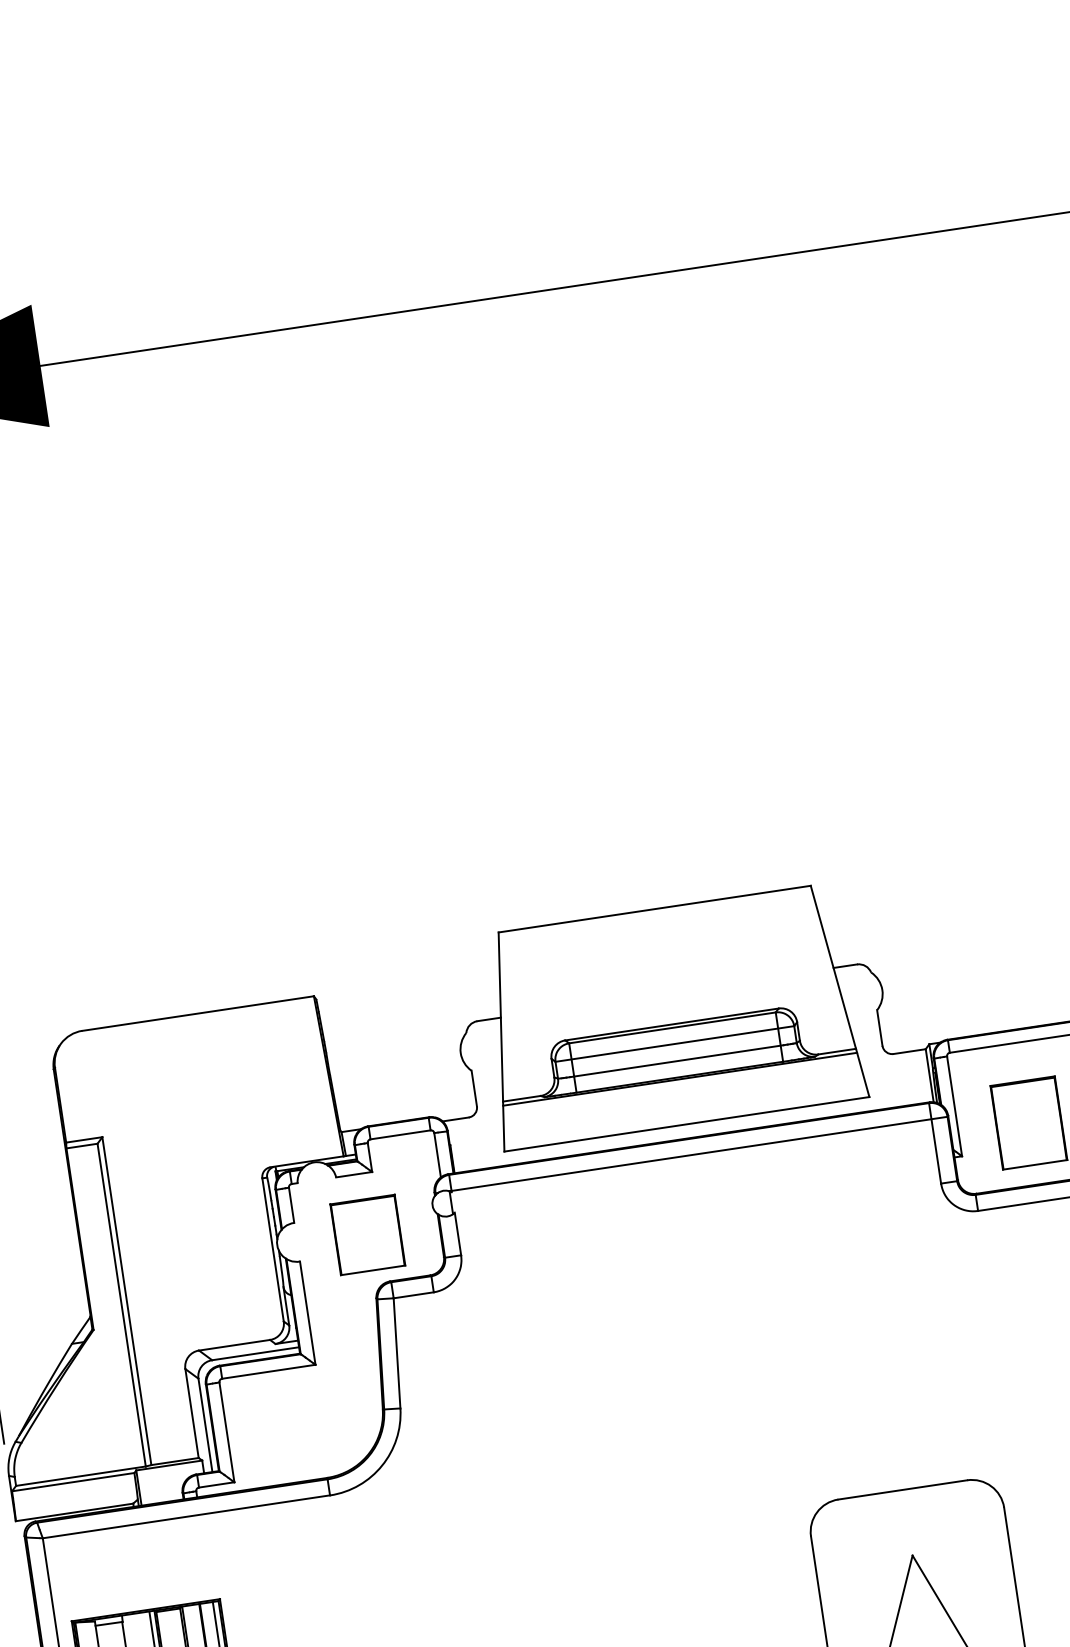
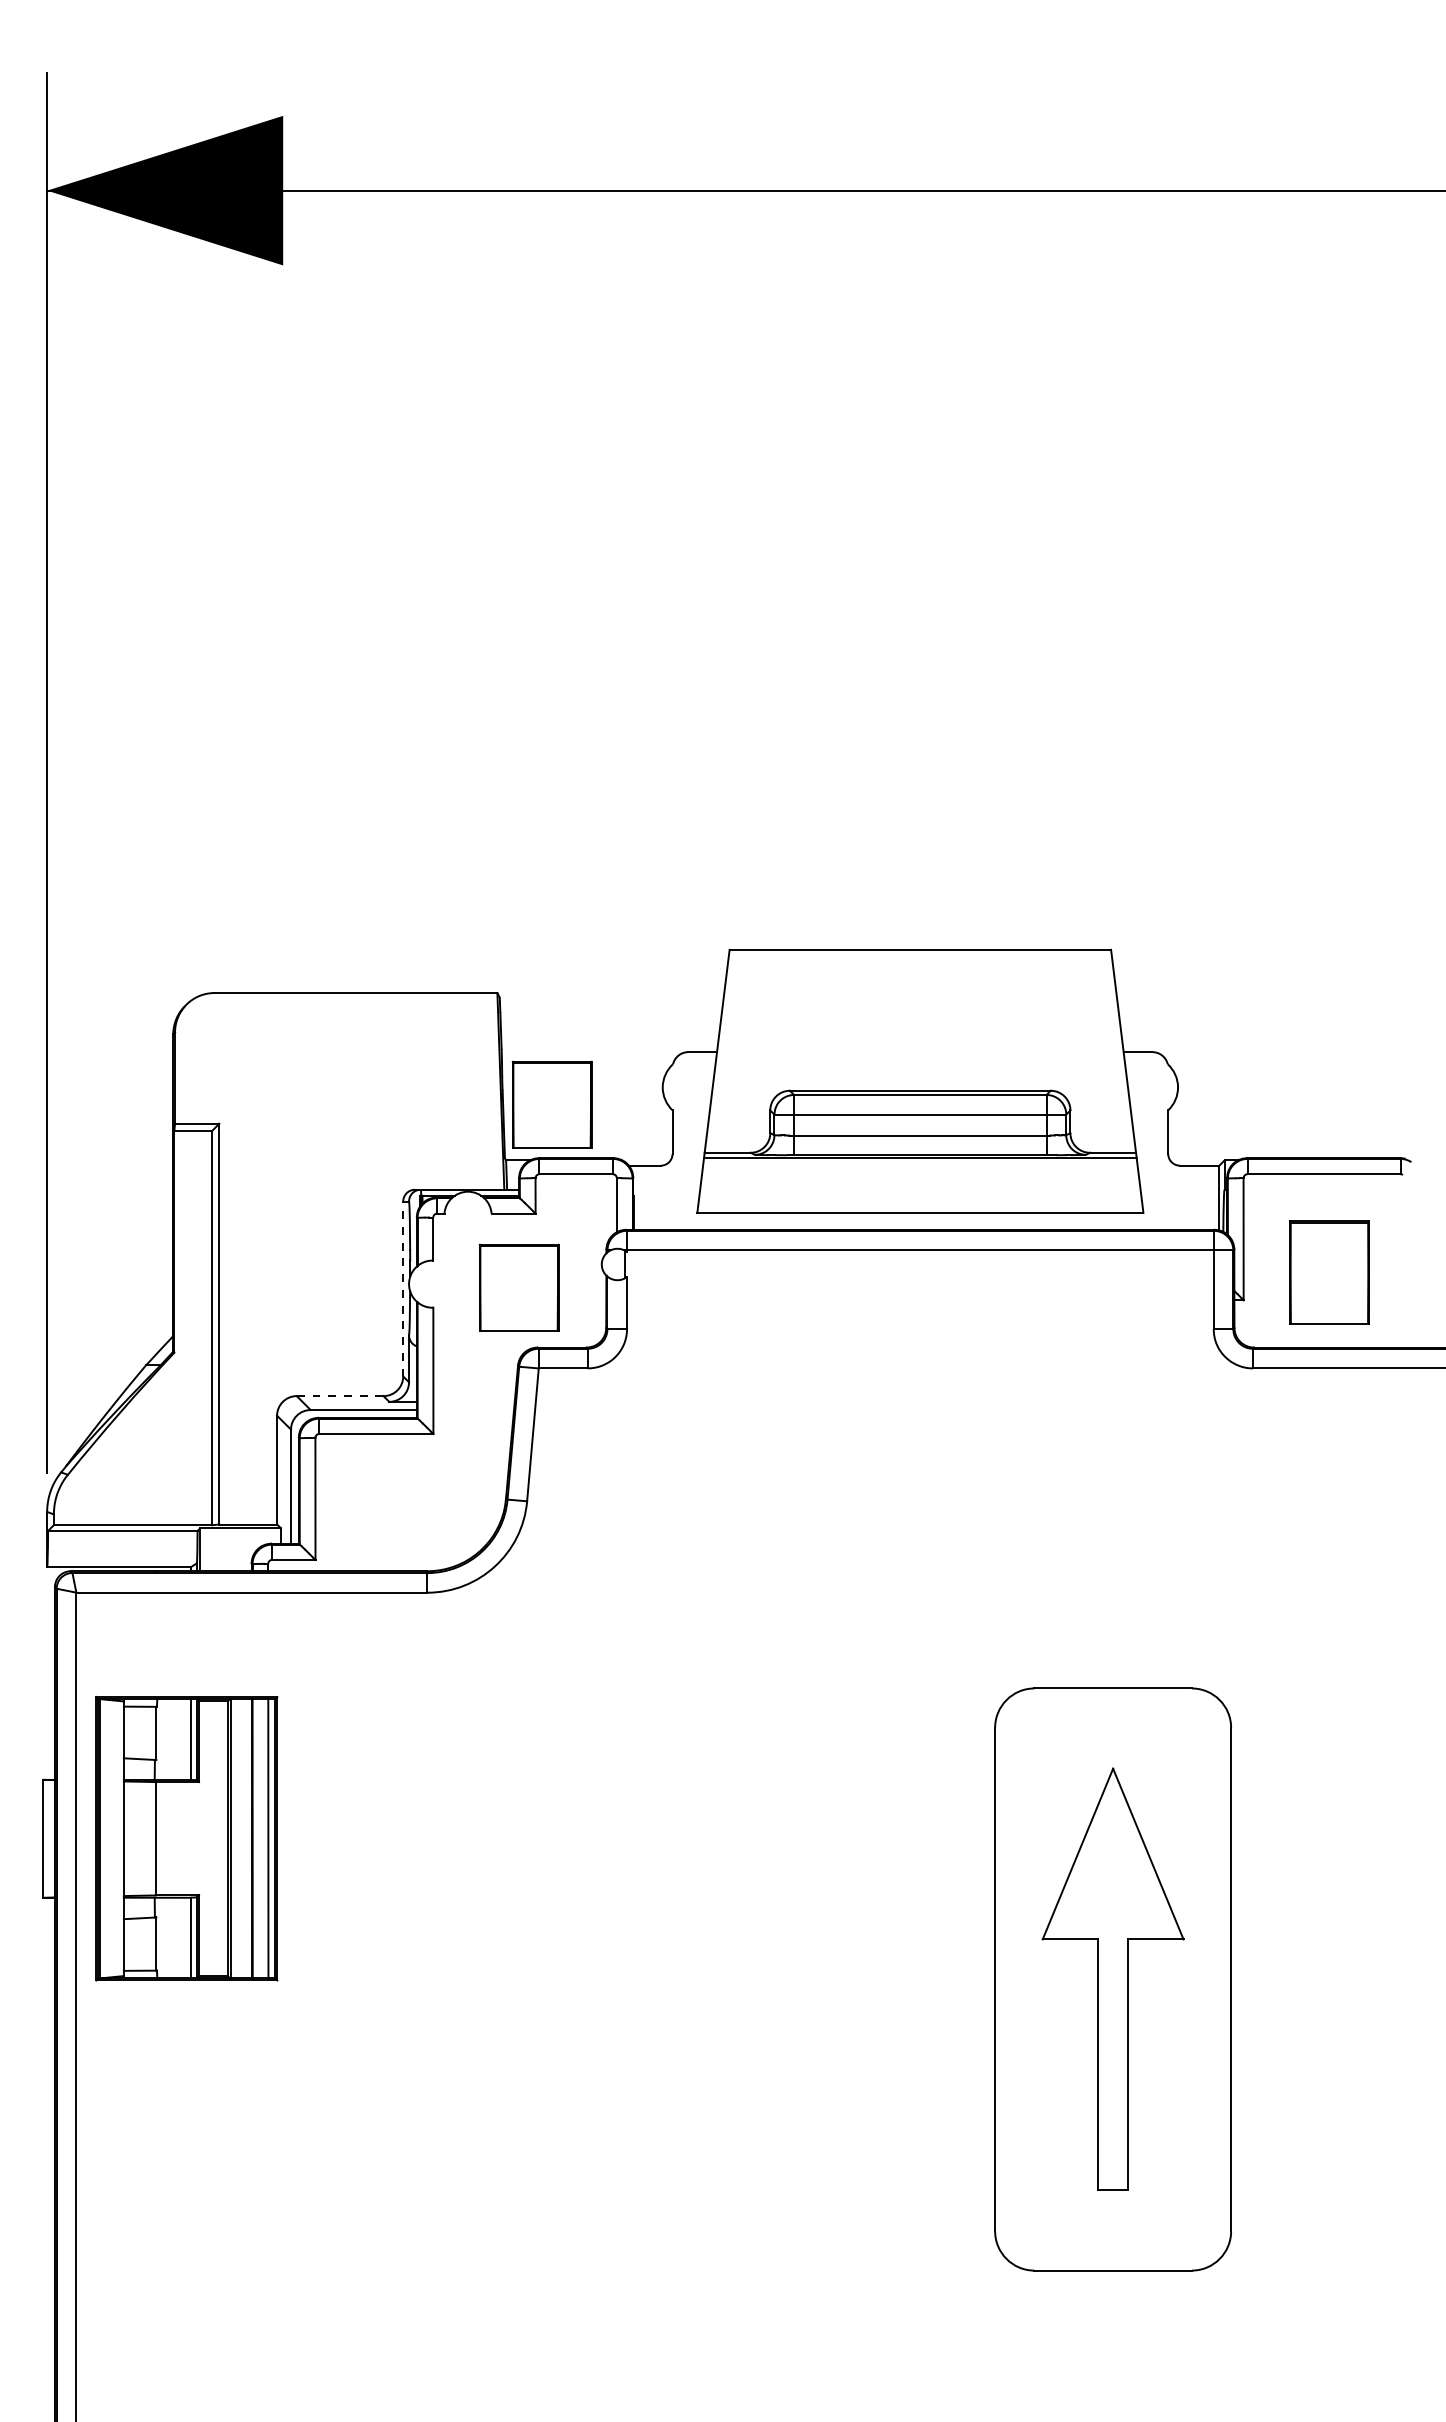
part: (371, 1080) -> (551, 1104), added
line: (273, 1249) -> (403, 1288), solid -> dashed
line: (234, 1345) -> (340, 1396), solid -> dashed

